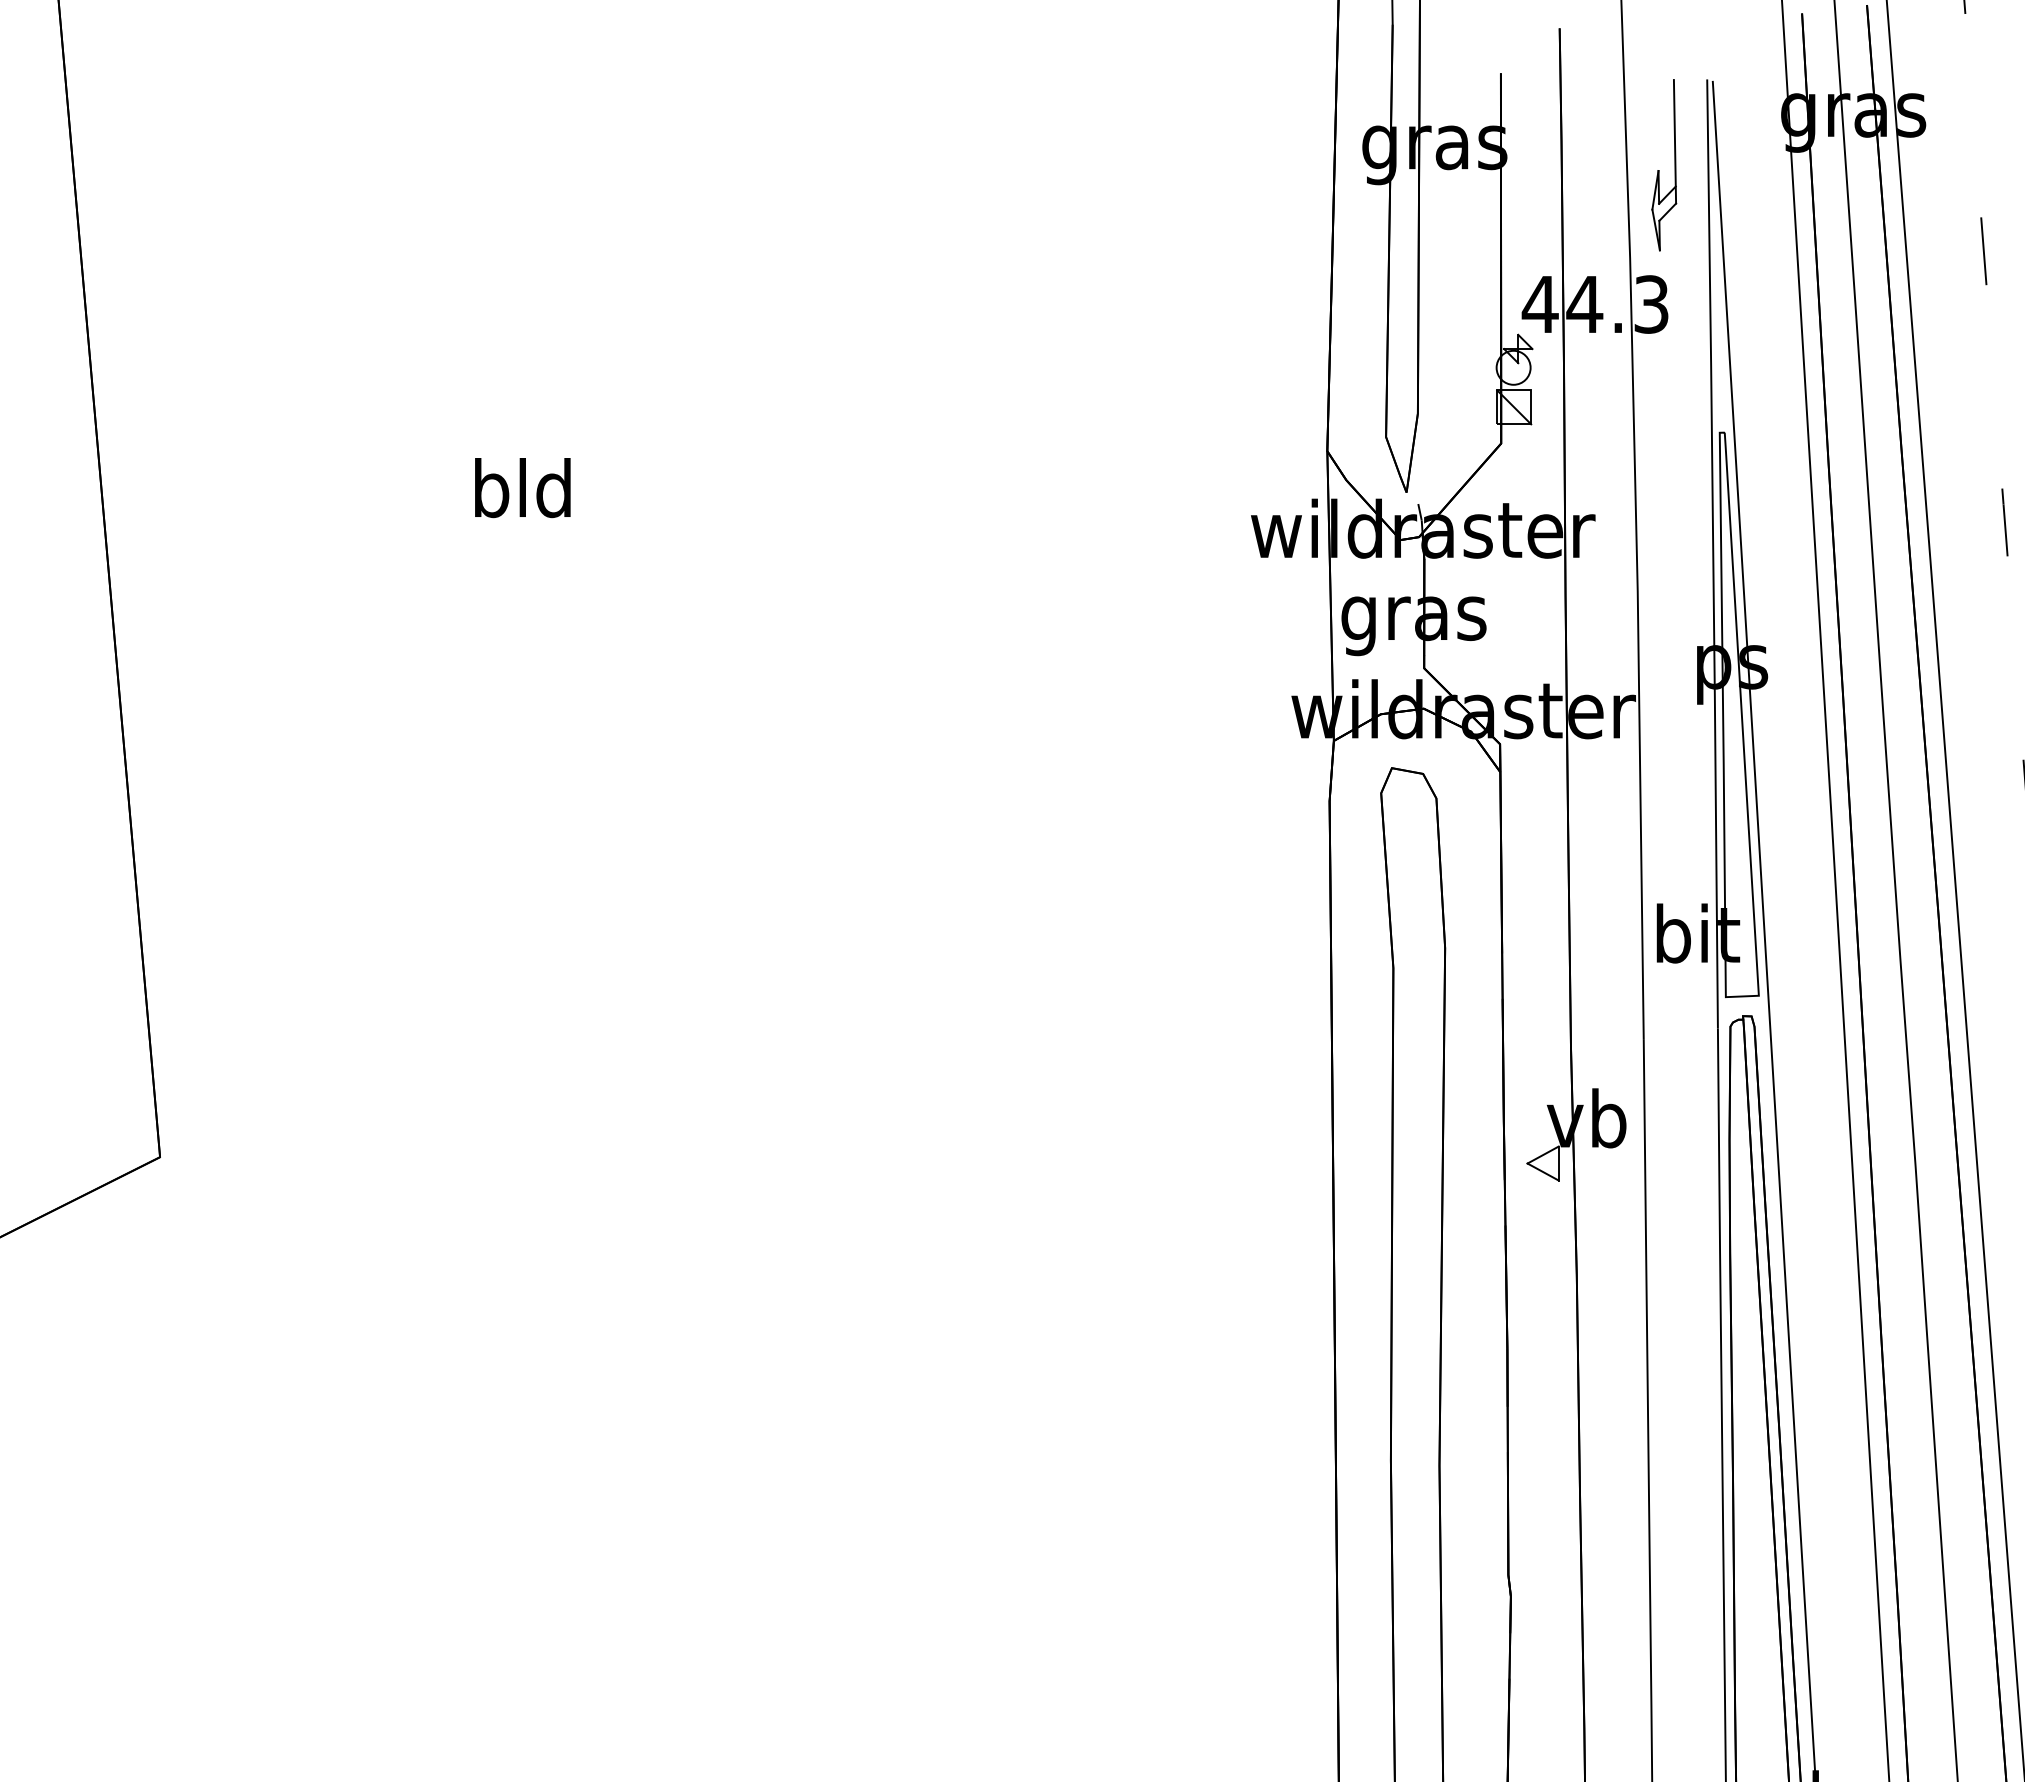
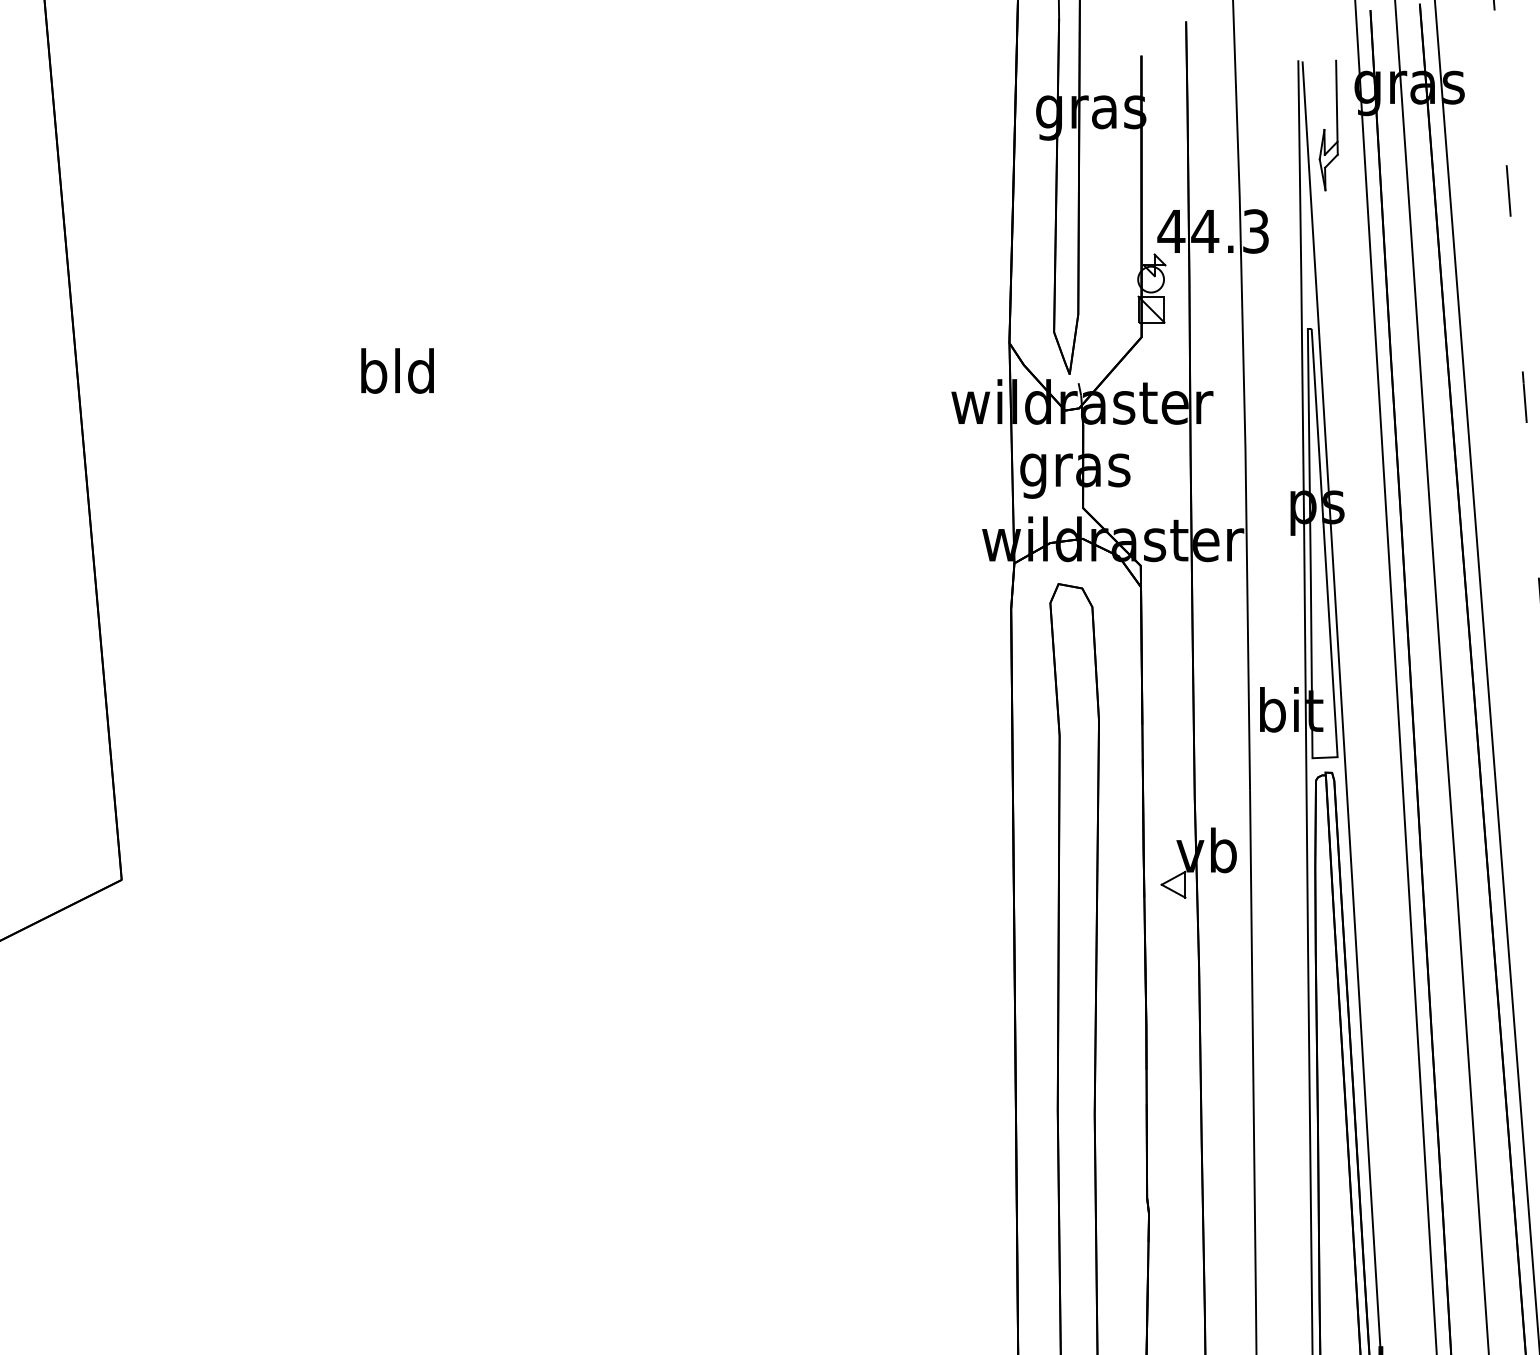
part: (1659, 170) -> (1325, 129), moved

